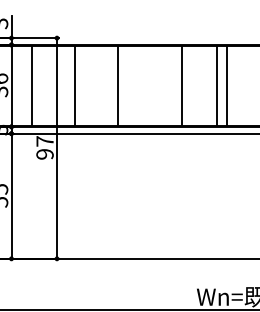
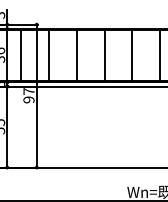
line: (181, 85) -> (104, 55), moved
line: (217, 85) -> (160, 55), moved
line: (226, 85) -> (132, 55), moved

